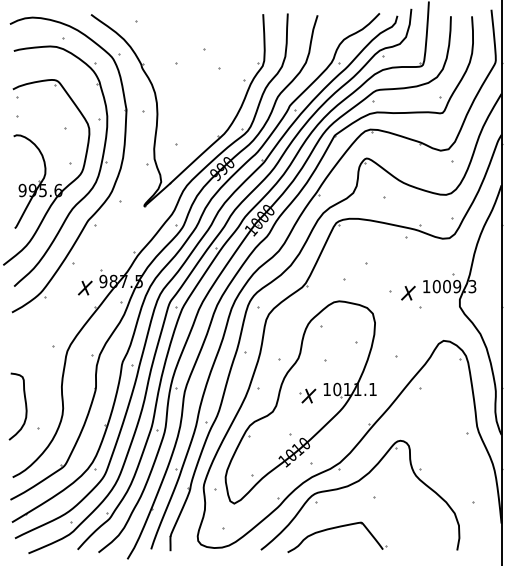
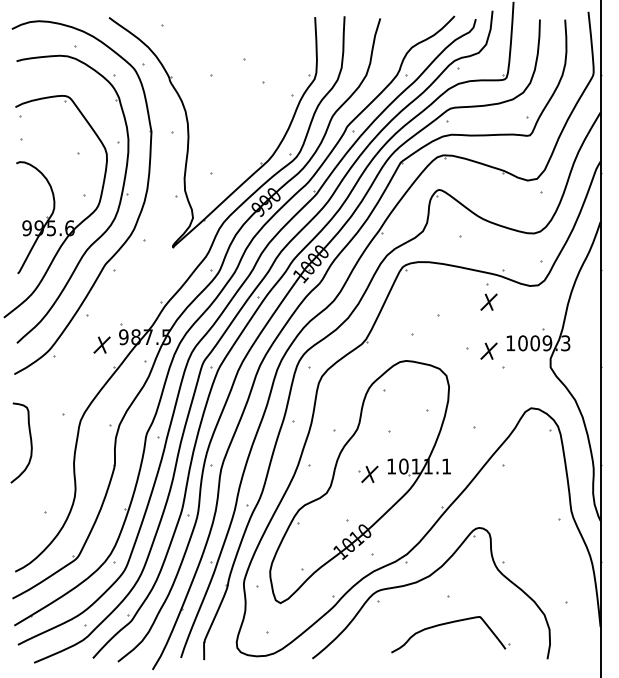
part: (407, 251) -> (488, 301), added
curve: (25, 406) -> (30, 442), moved
part: (334, 528) -> (447, 624), moved

